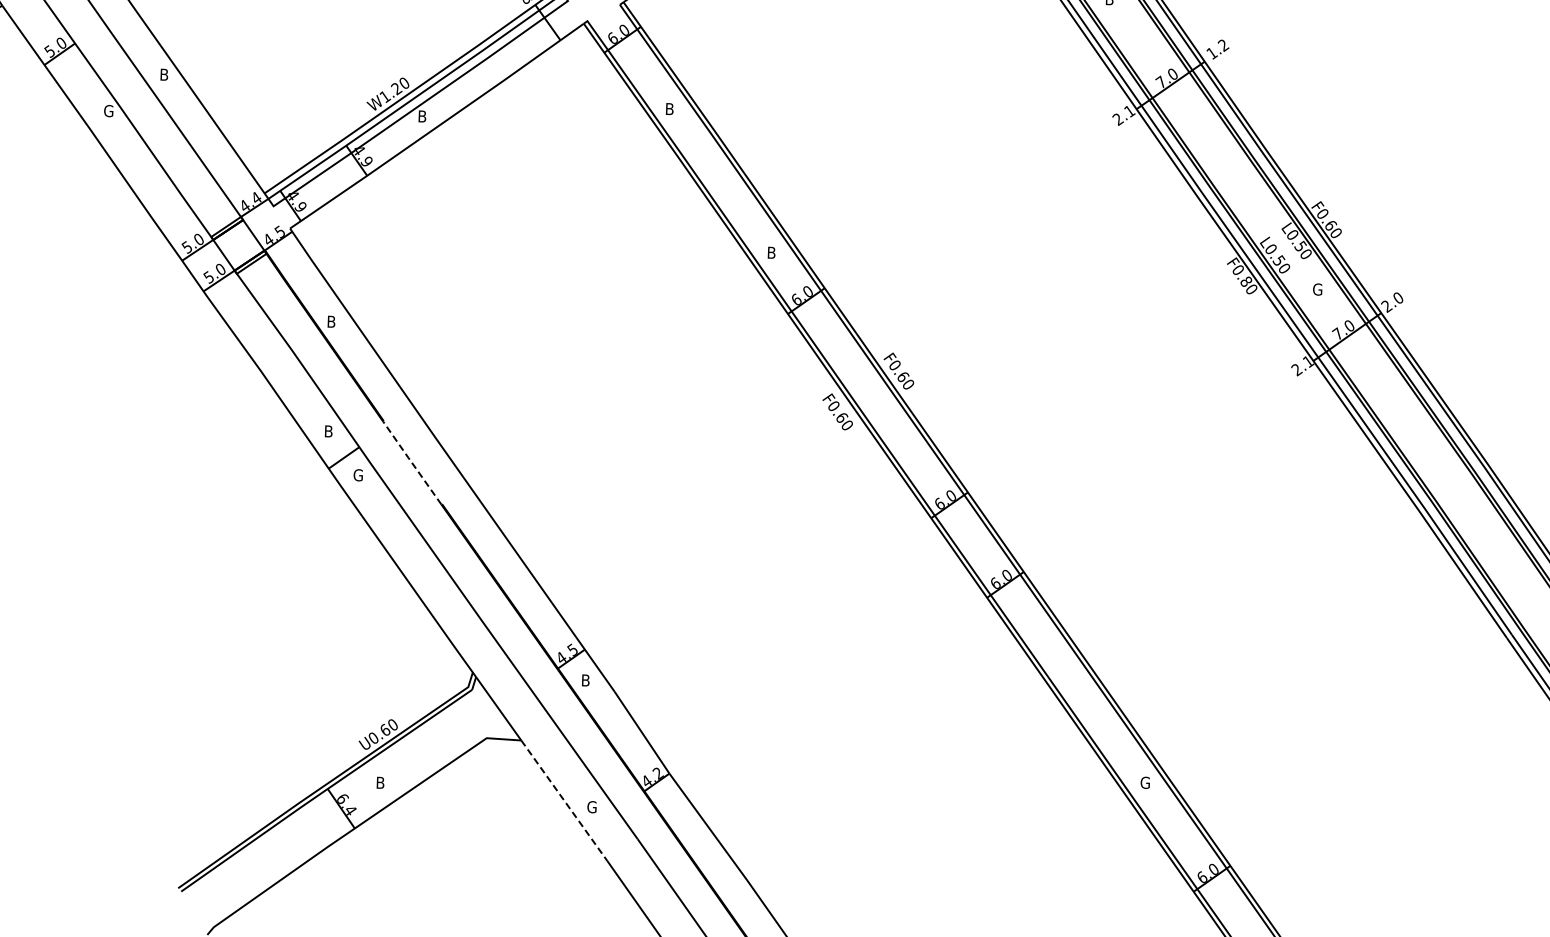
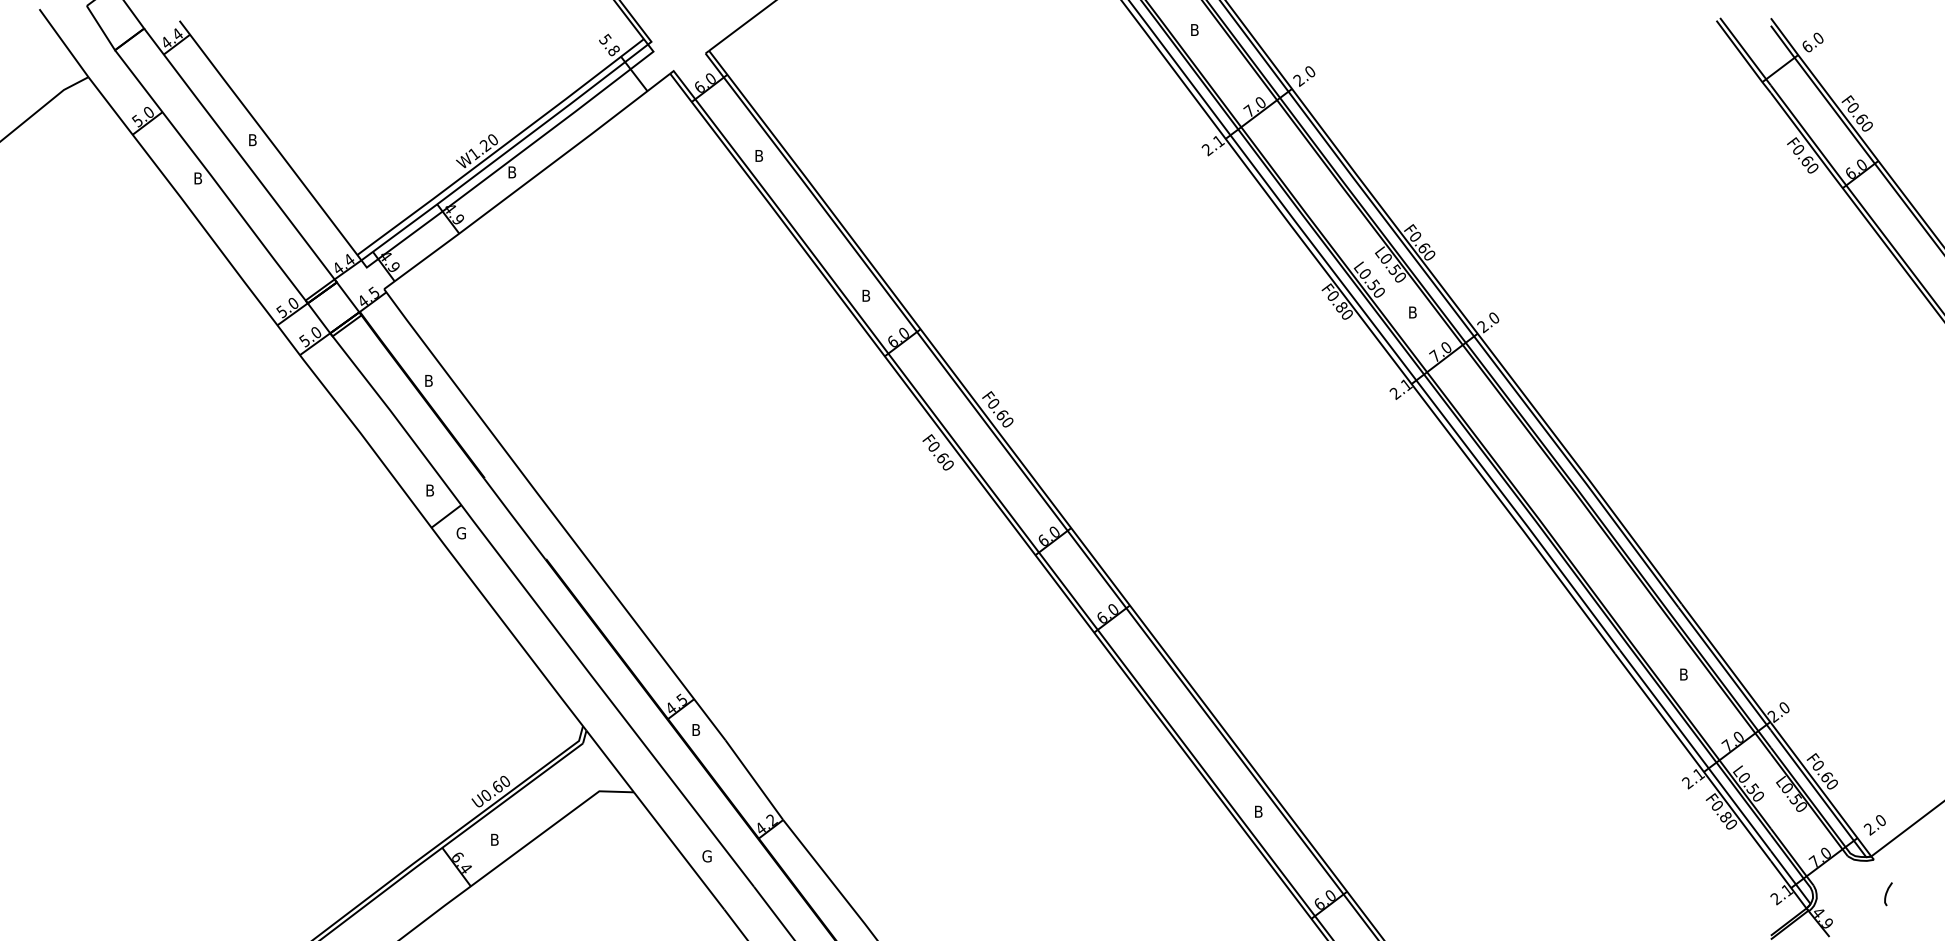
text: (1217, 49) -> (1304, 76), 1.2 -> 2.0
text: (108, 111) -> (198, 178), G -> B
text: (1316, 289) -> (1412, 312), G -> B
line: (411, 462) -> (514, 518), dashed -> solid
text: (1144, 782) -> (1258, 811), G -> B
line: (564, 801) -> (679, 851), dashed -> solid

